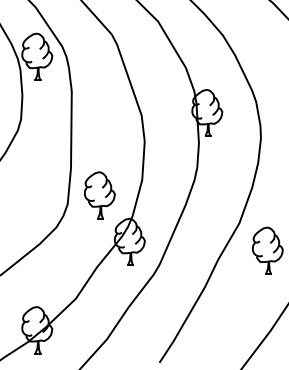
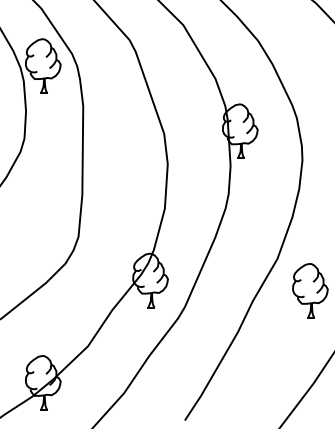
part: (99, 195) -> (115, 226), removed

